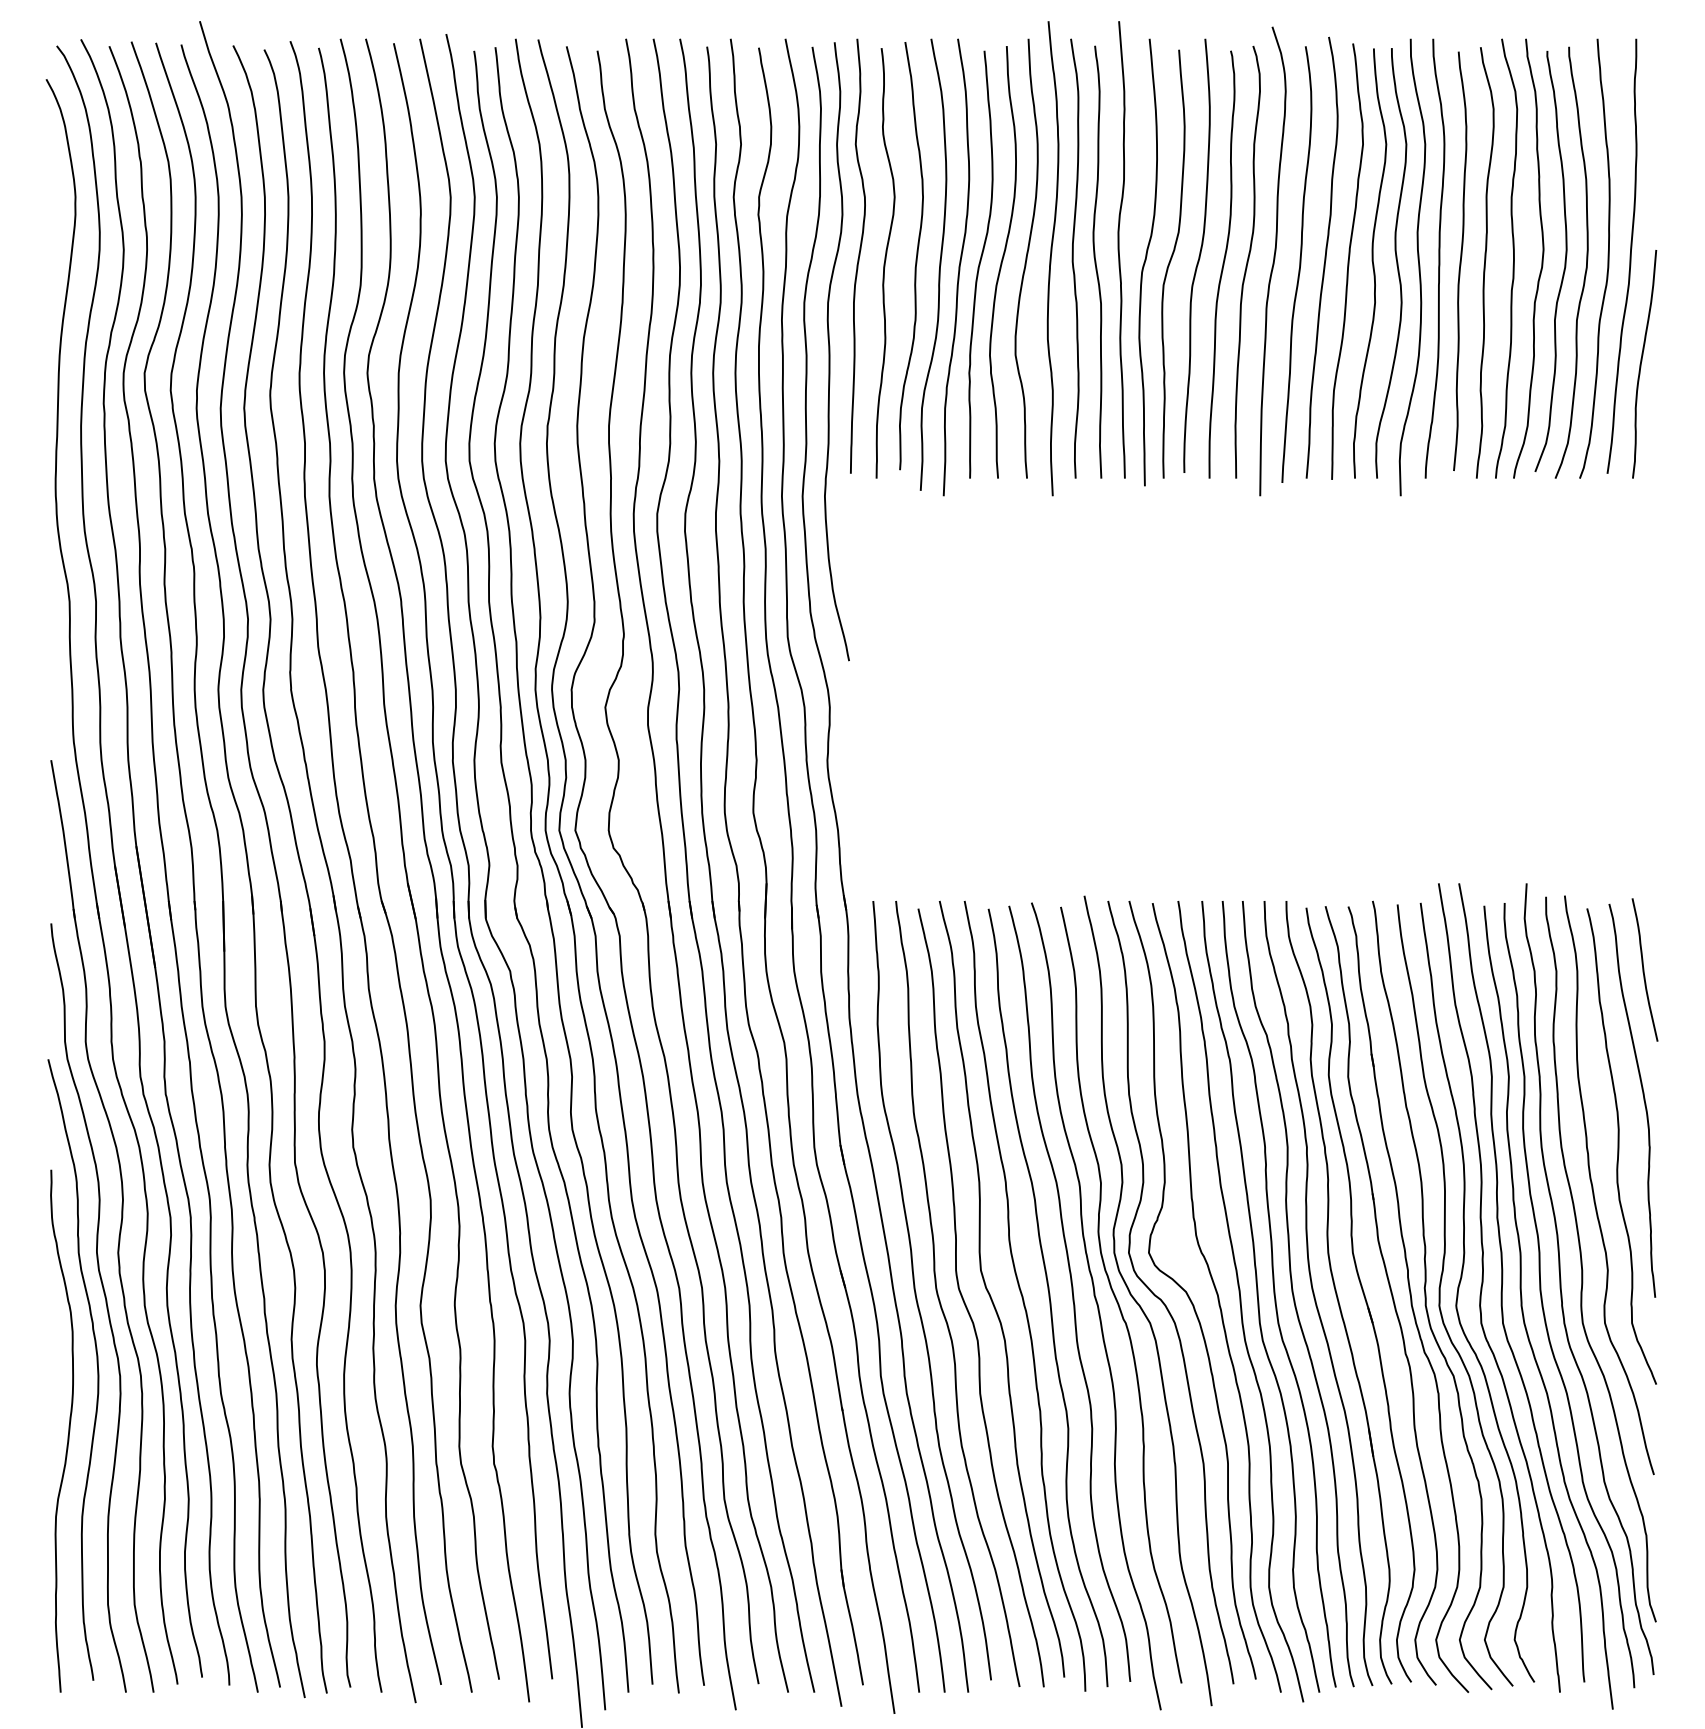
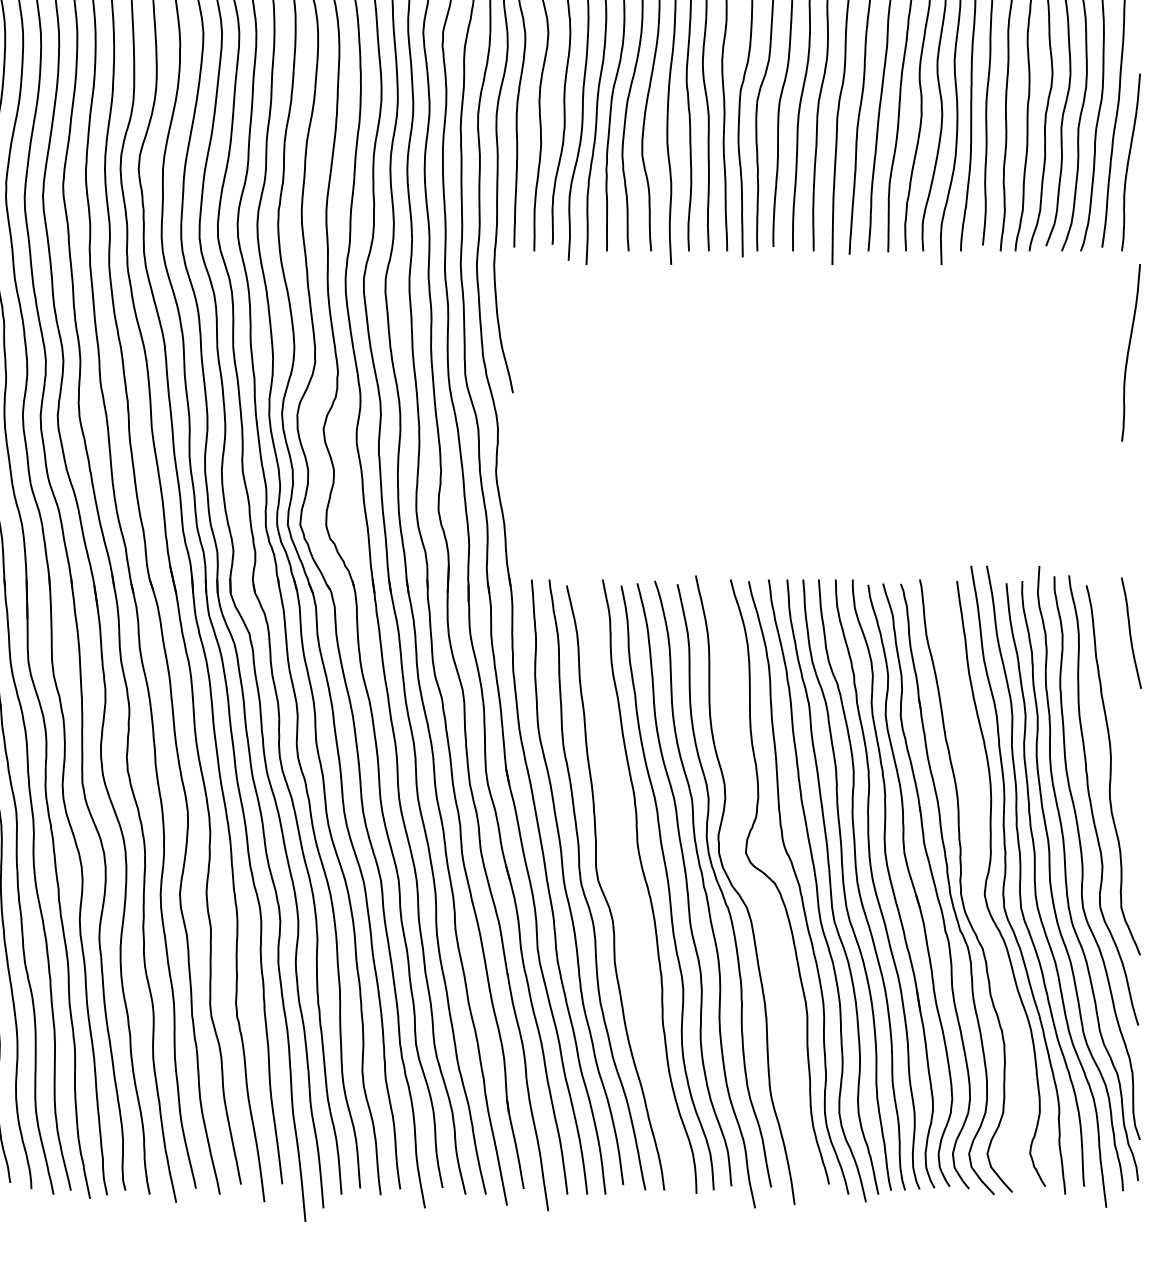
curve: (1641, 609) -> (1128, 353), added
curve: (1643, 1100) -> (1130, 734), removed
curve: (990, 1294) -> (622, 885), removed
curve: (1440, 1295) -> (972, 886), removed
curve: (1162, 1300) -> (756, 889), removed

